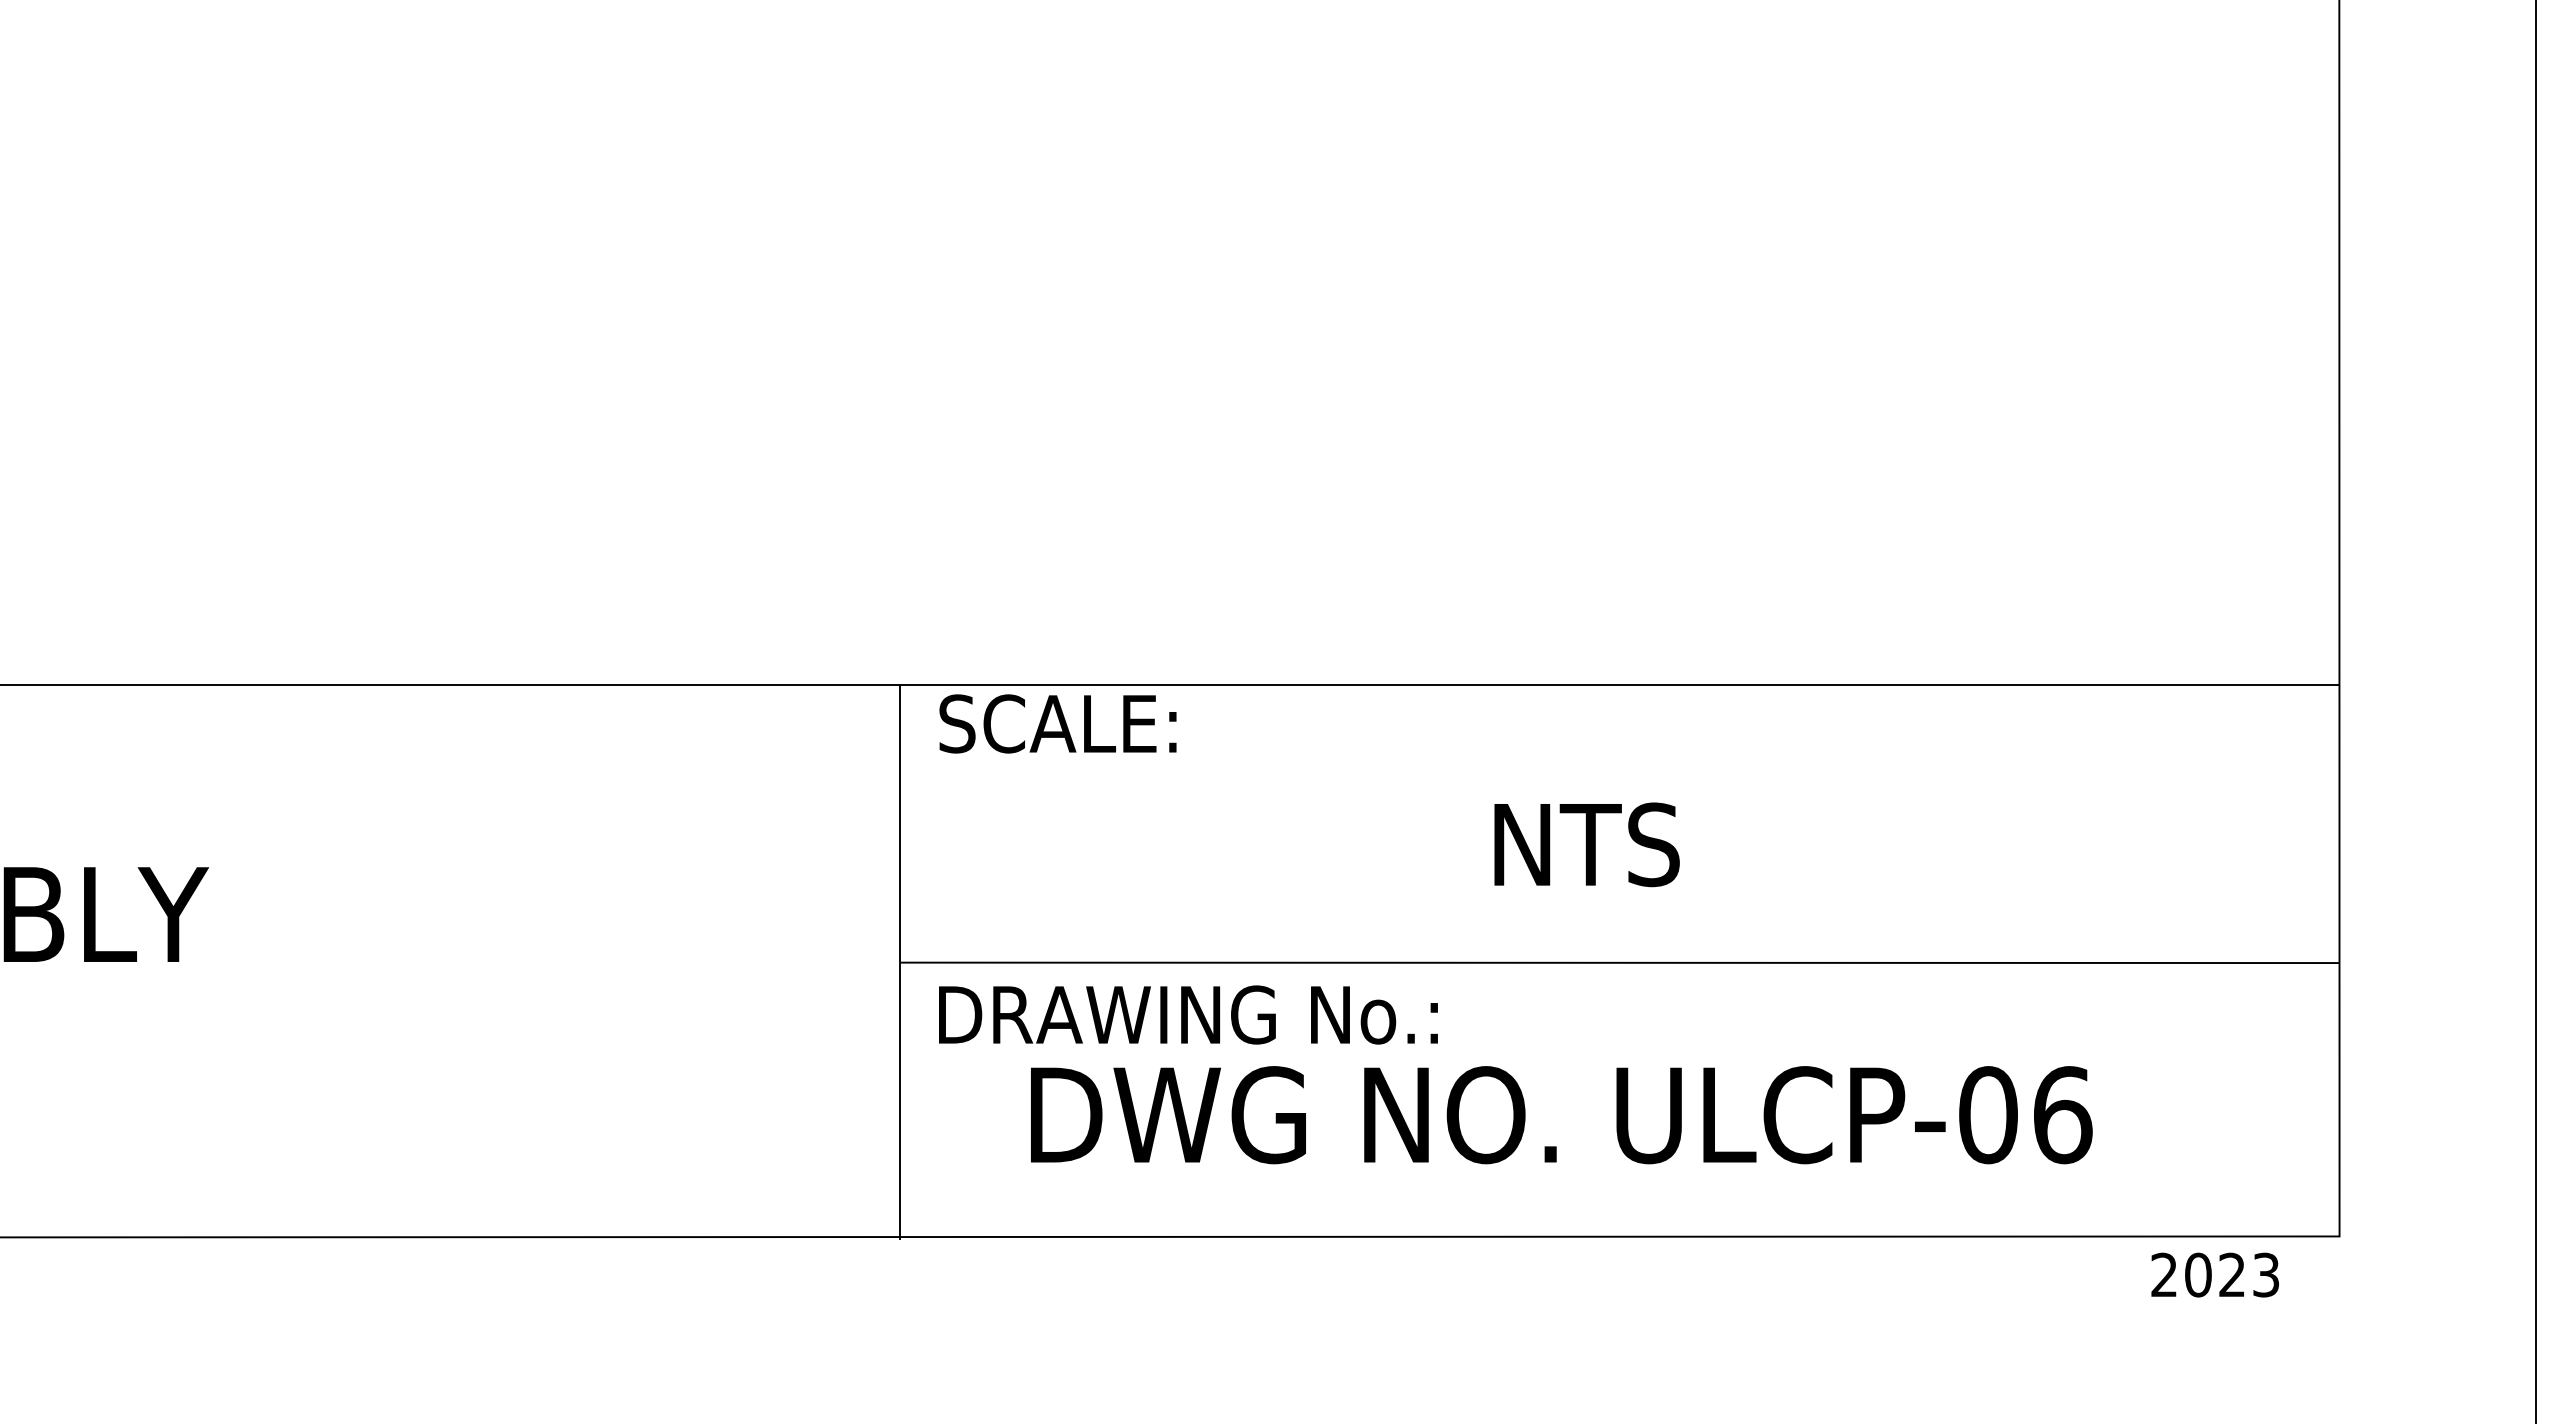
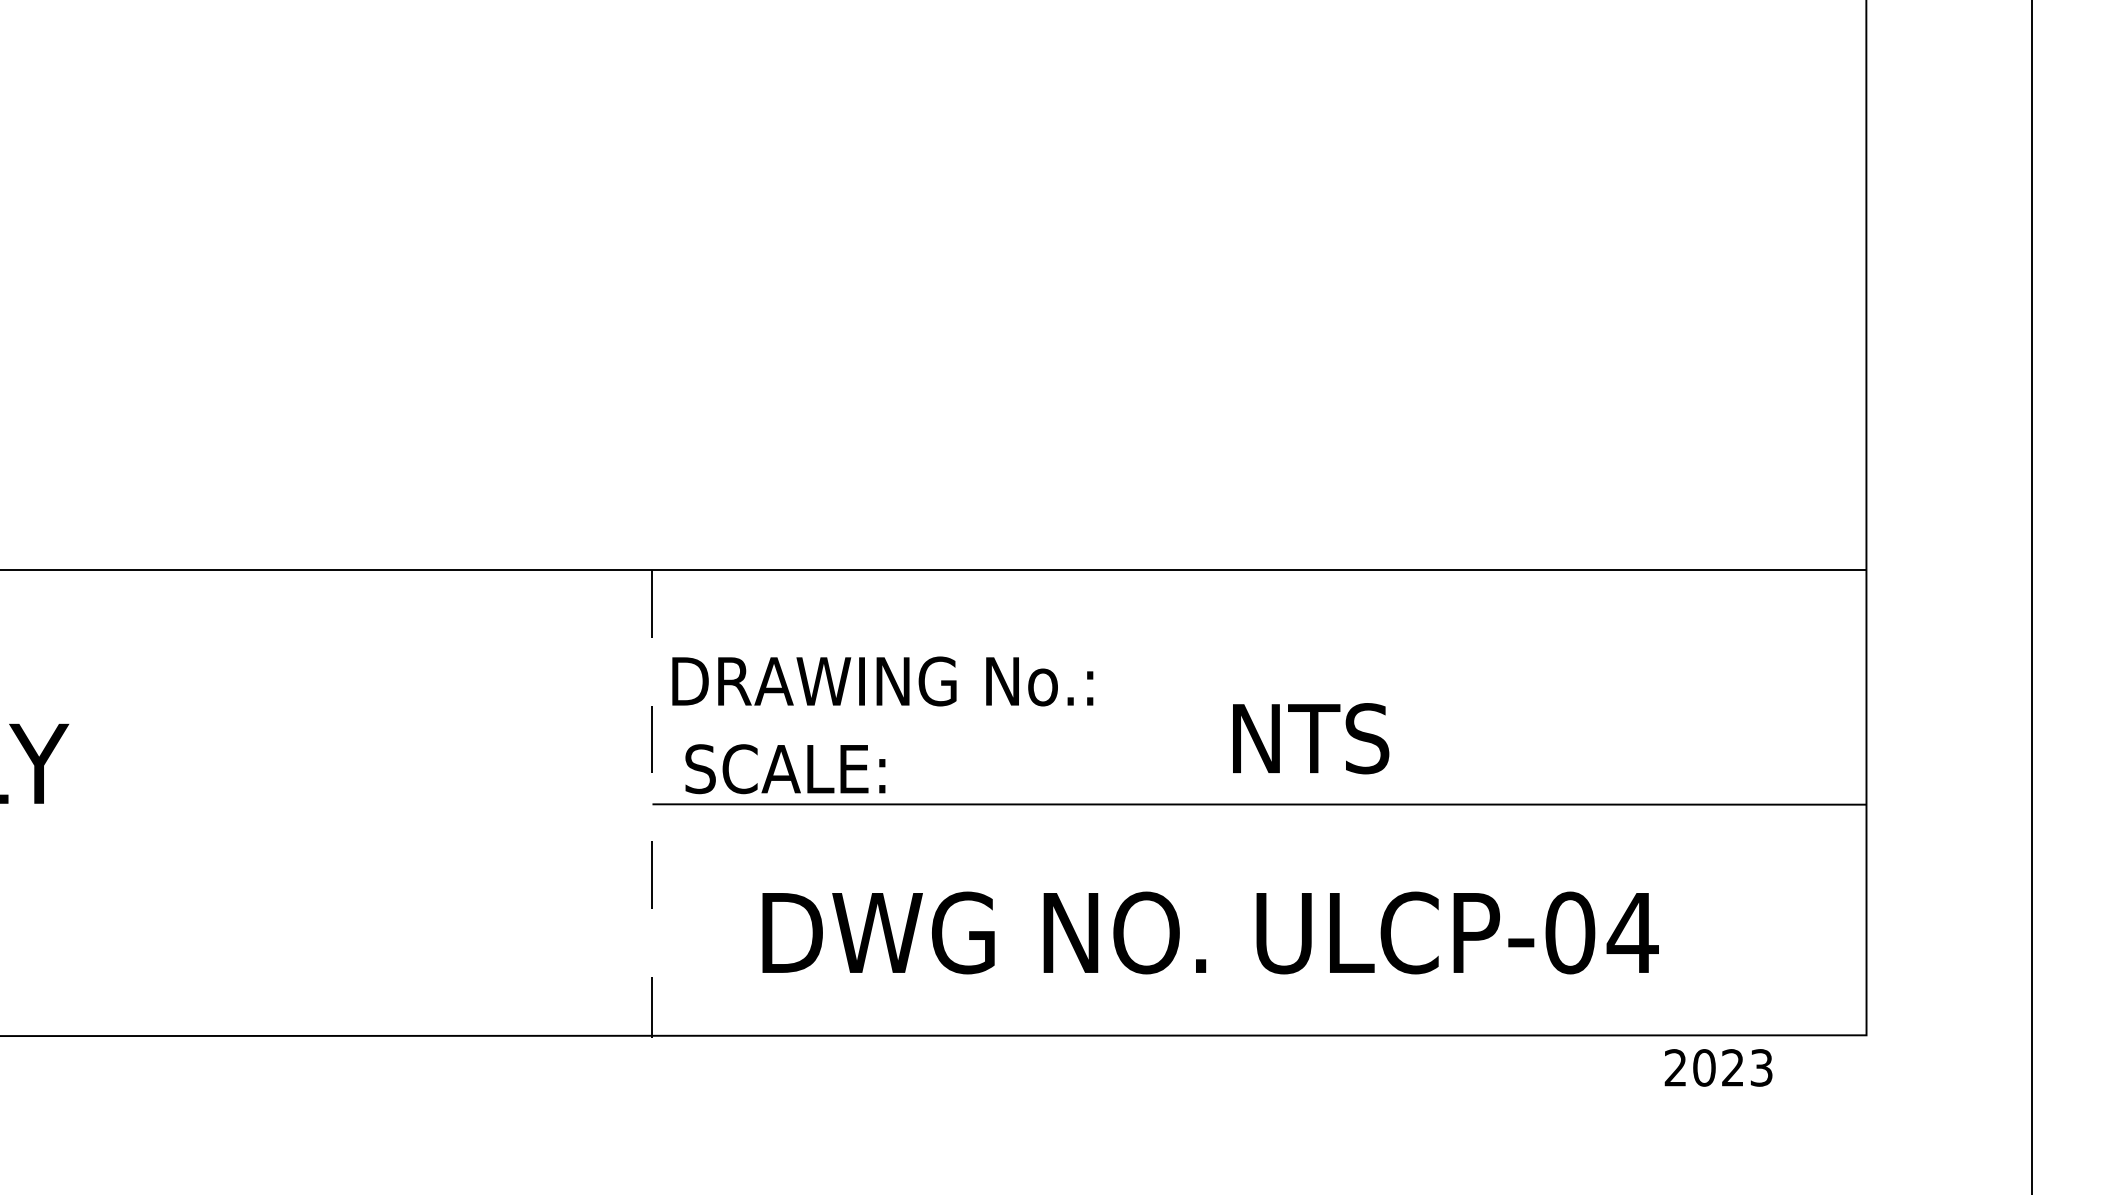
text: (1057, 723) -> (784, 768), moved
text: (1586, 844) -> (1310, 738), moved
line: (900, 962) -> (652, 804), solid -> dashed
text: (1188, 1014) -> (882, 681), moved
text: (2062, 1115) -> (1632, 933), ULCP-06 -> ULCP-04
text: (2214, 1274) -> (1718, 1067), moved

